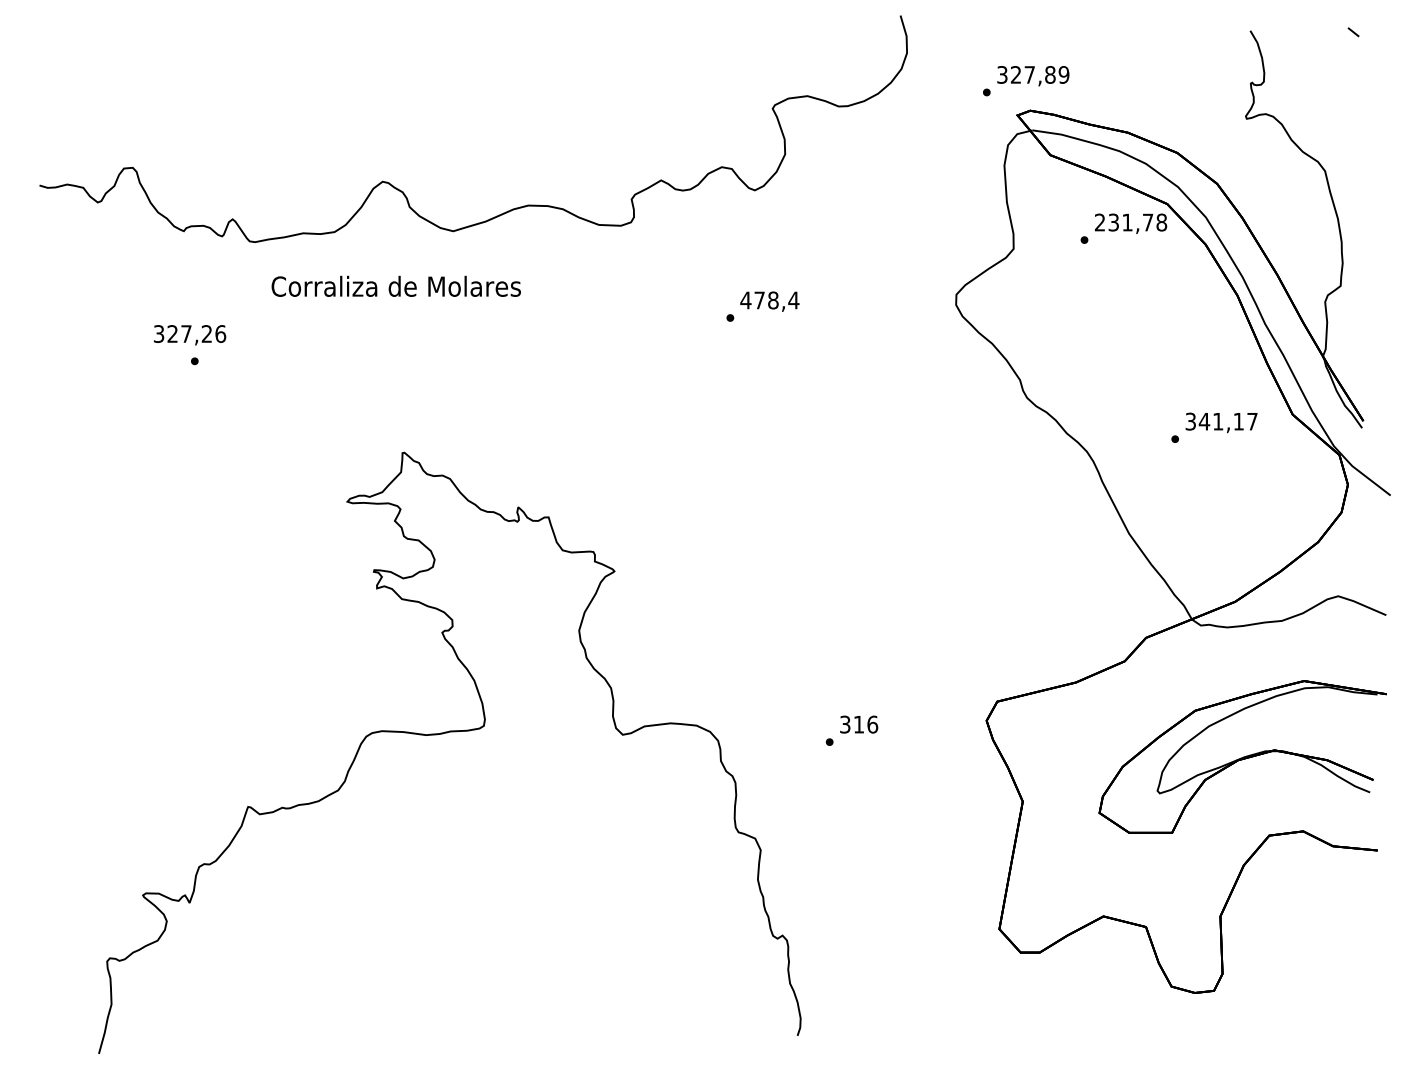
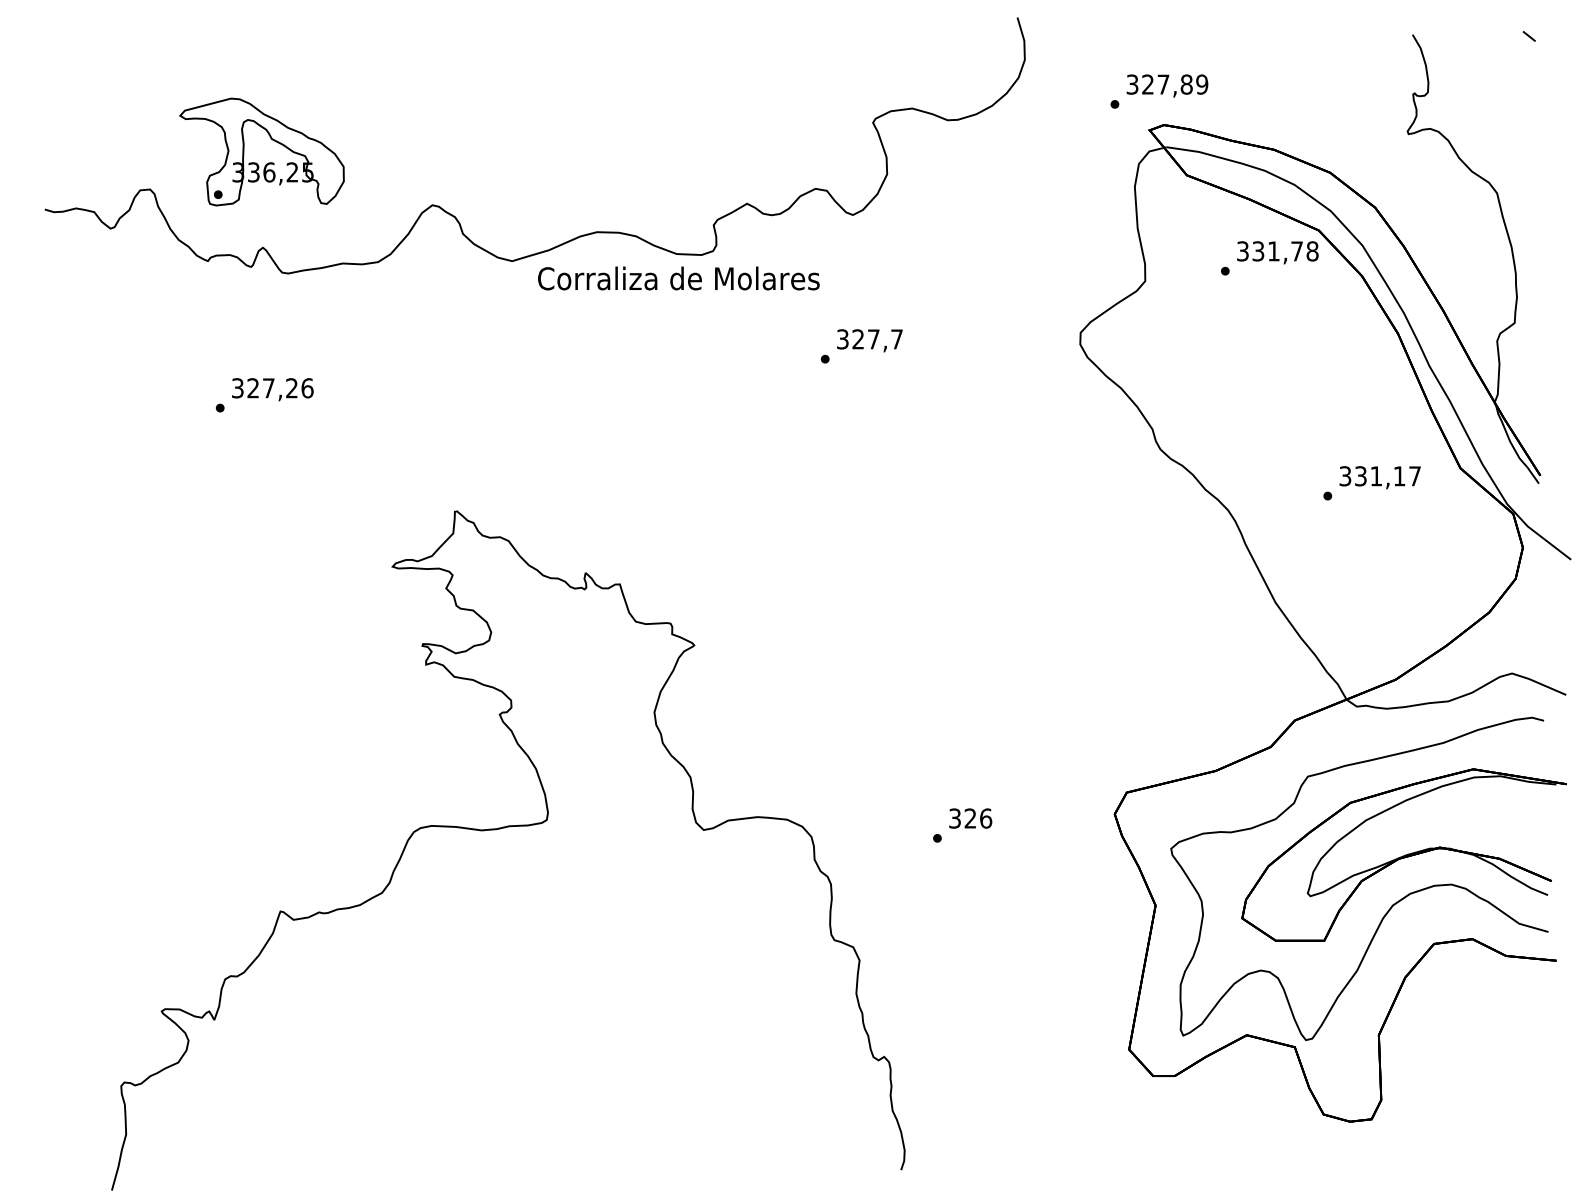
part: (226, 143) -> (255, 162), added
text: (1099, 222) -> (1242, 251), 231,78 -> 331,78
text: (395, 286) -> (678, 278), moved
text: (769, 300) -> (869, 339), 478,4 -> 327,7
text: (189, 335) -> (272, 389), moved
text: (1204, 421) -> (1360, 476), 341,17 -> 331,17
text: (858, 724) -> (970, 818), 316 -> 326
curve: (1231, 801) -> (1391, 905), added

